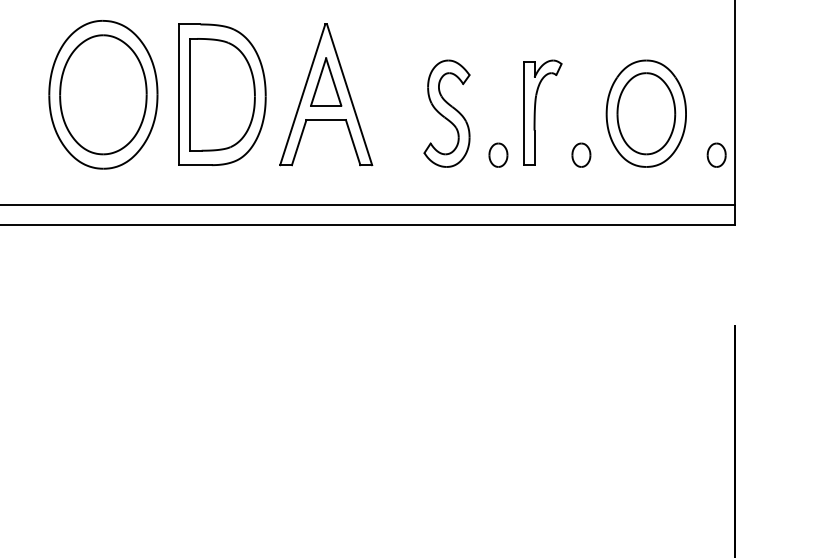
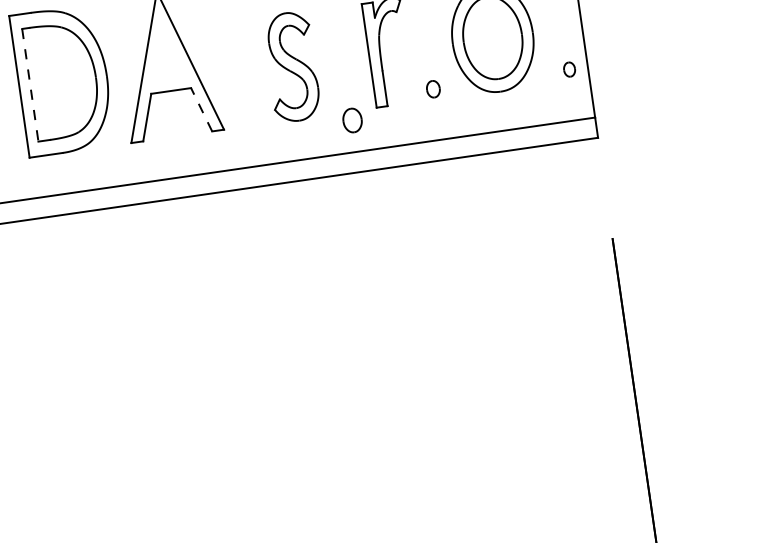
part: (326, 81) -> (165, 52), removed
line: (190, 94) -> (30, 84), solid -> dashed
line: (353, 142) -> (201, 109), solid -> dashed
part: (498, 154) -> (352, 119), moved
part: (581, 154) -> (433, 88), size x0.7
part: (716, 154) -> (569, 68), size x0.6

